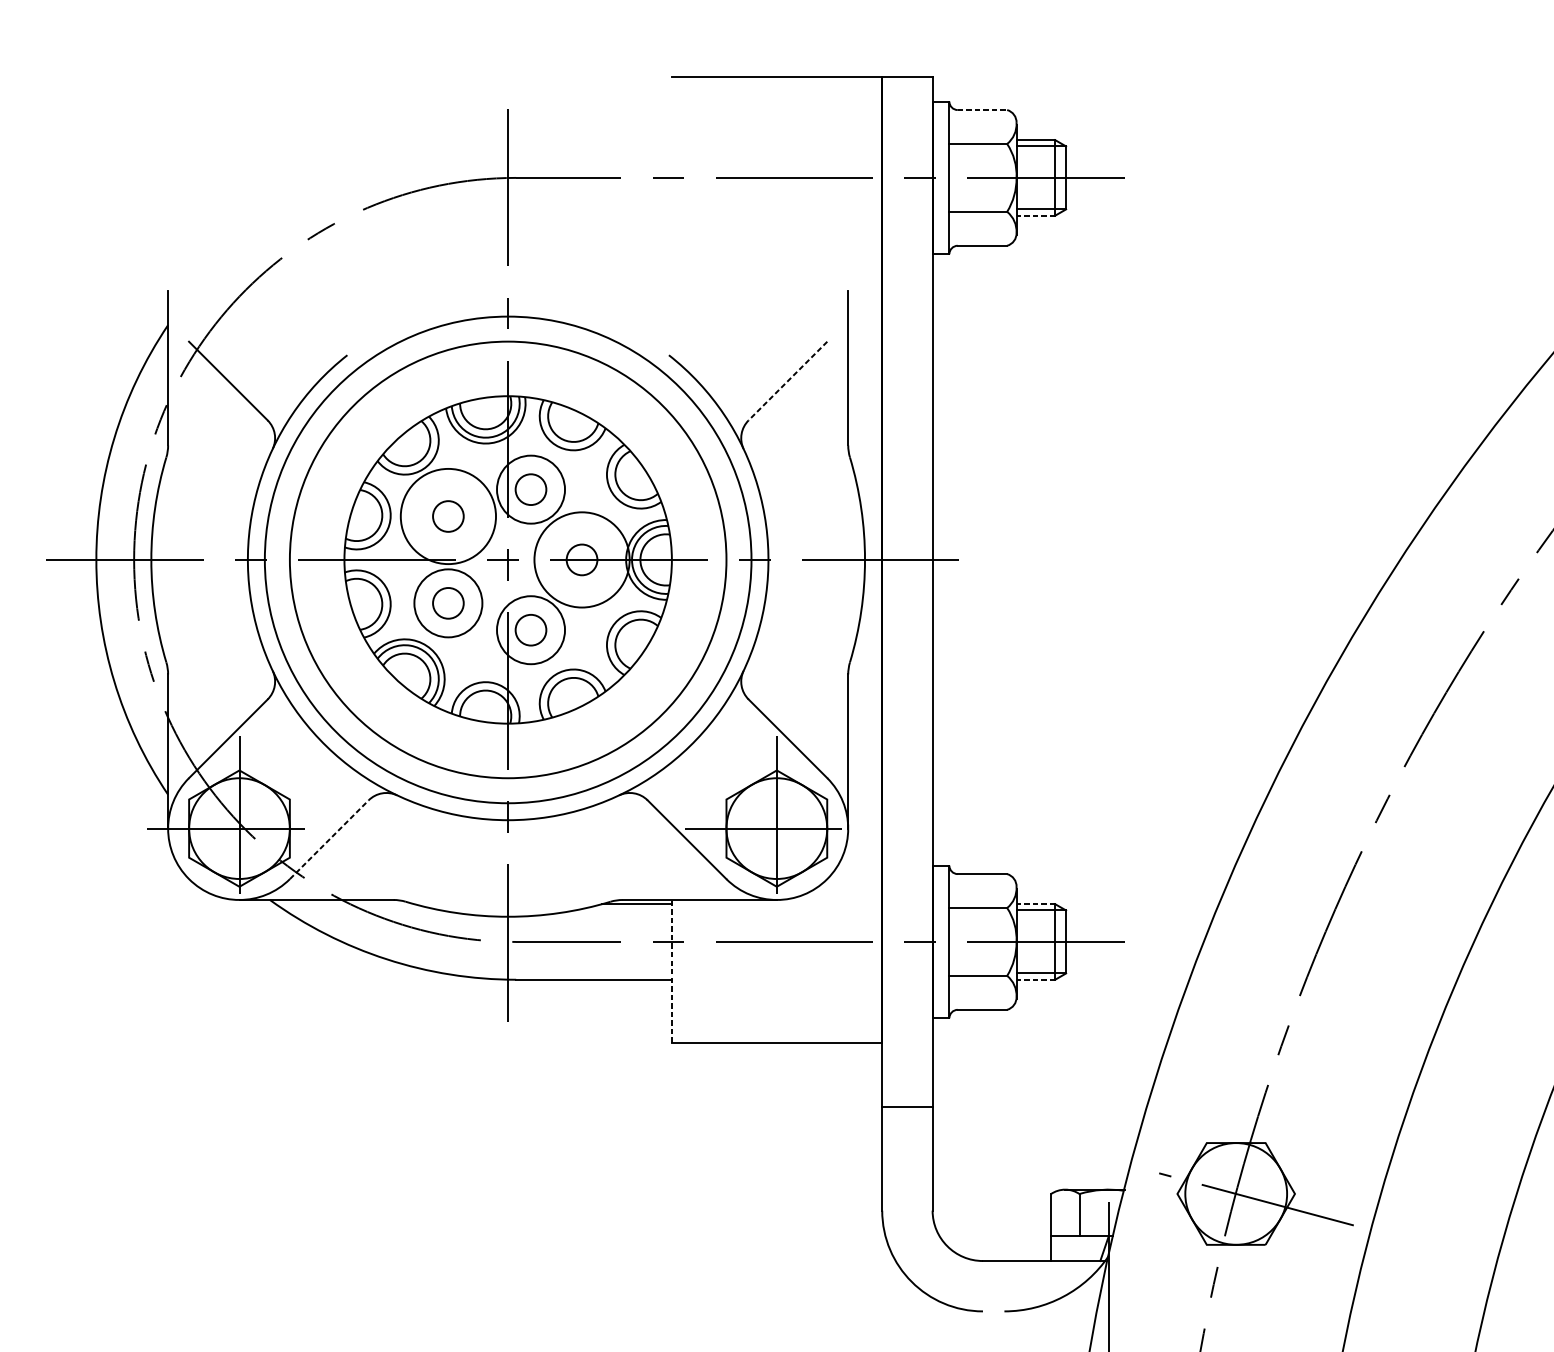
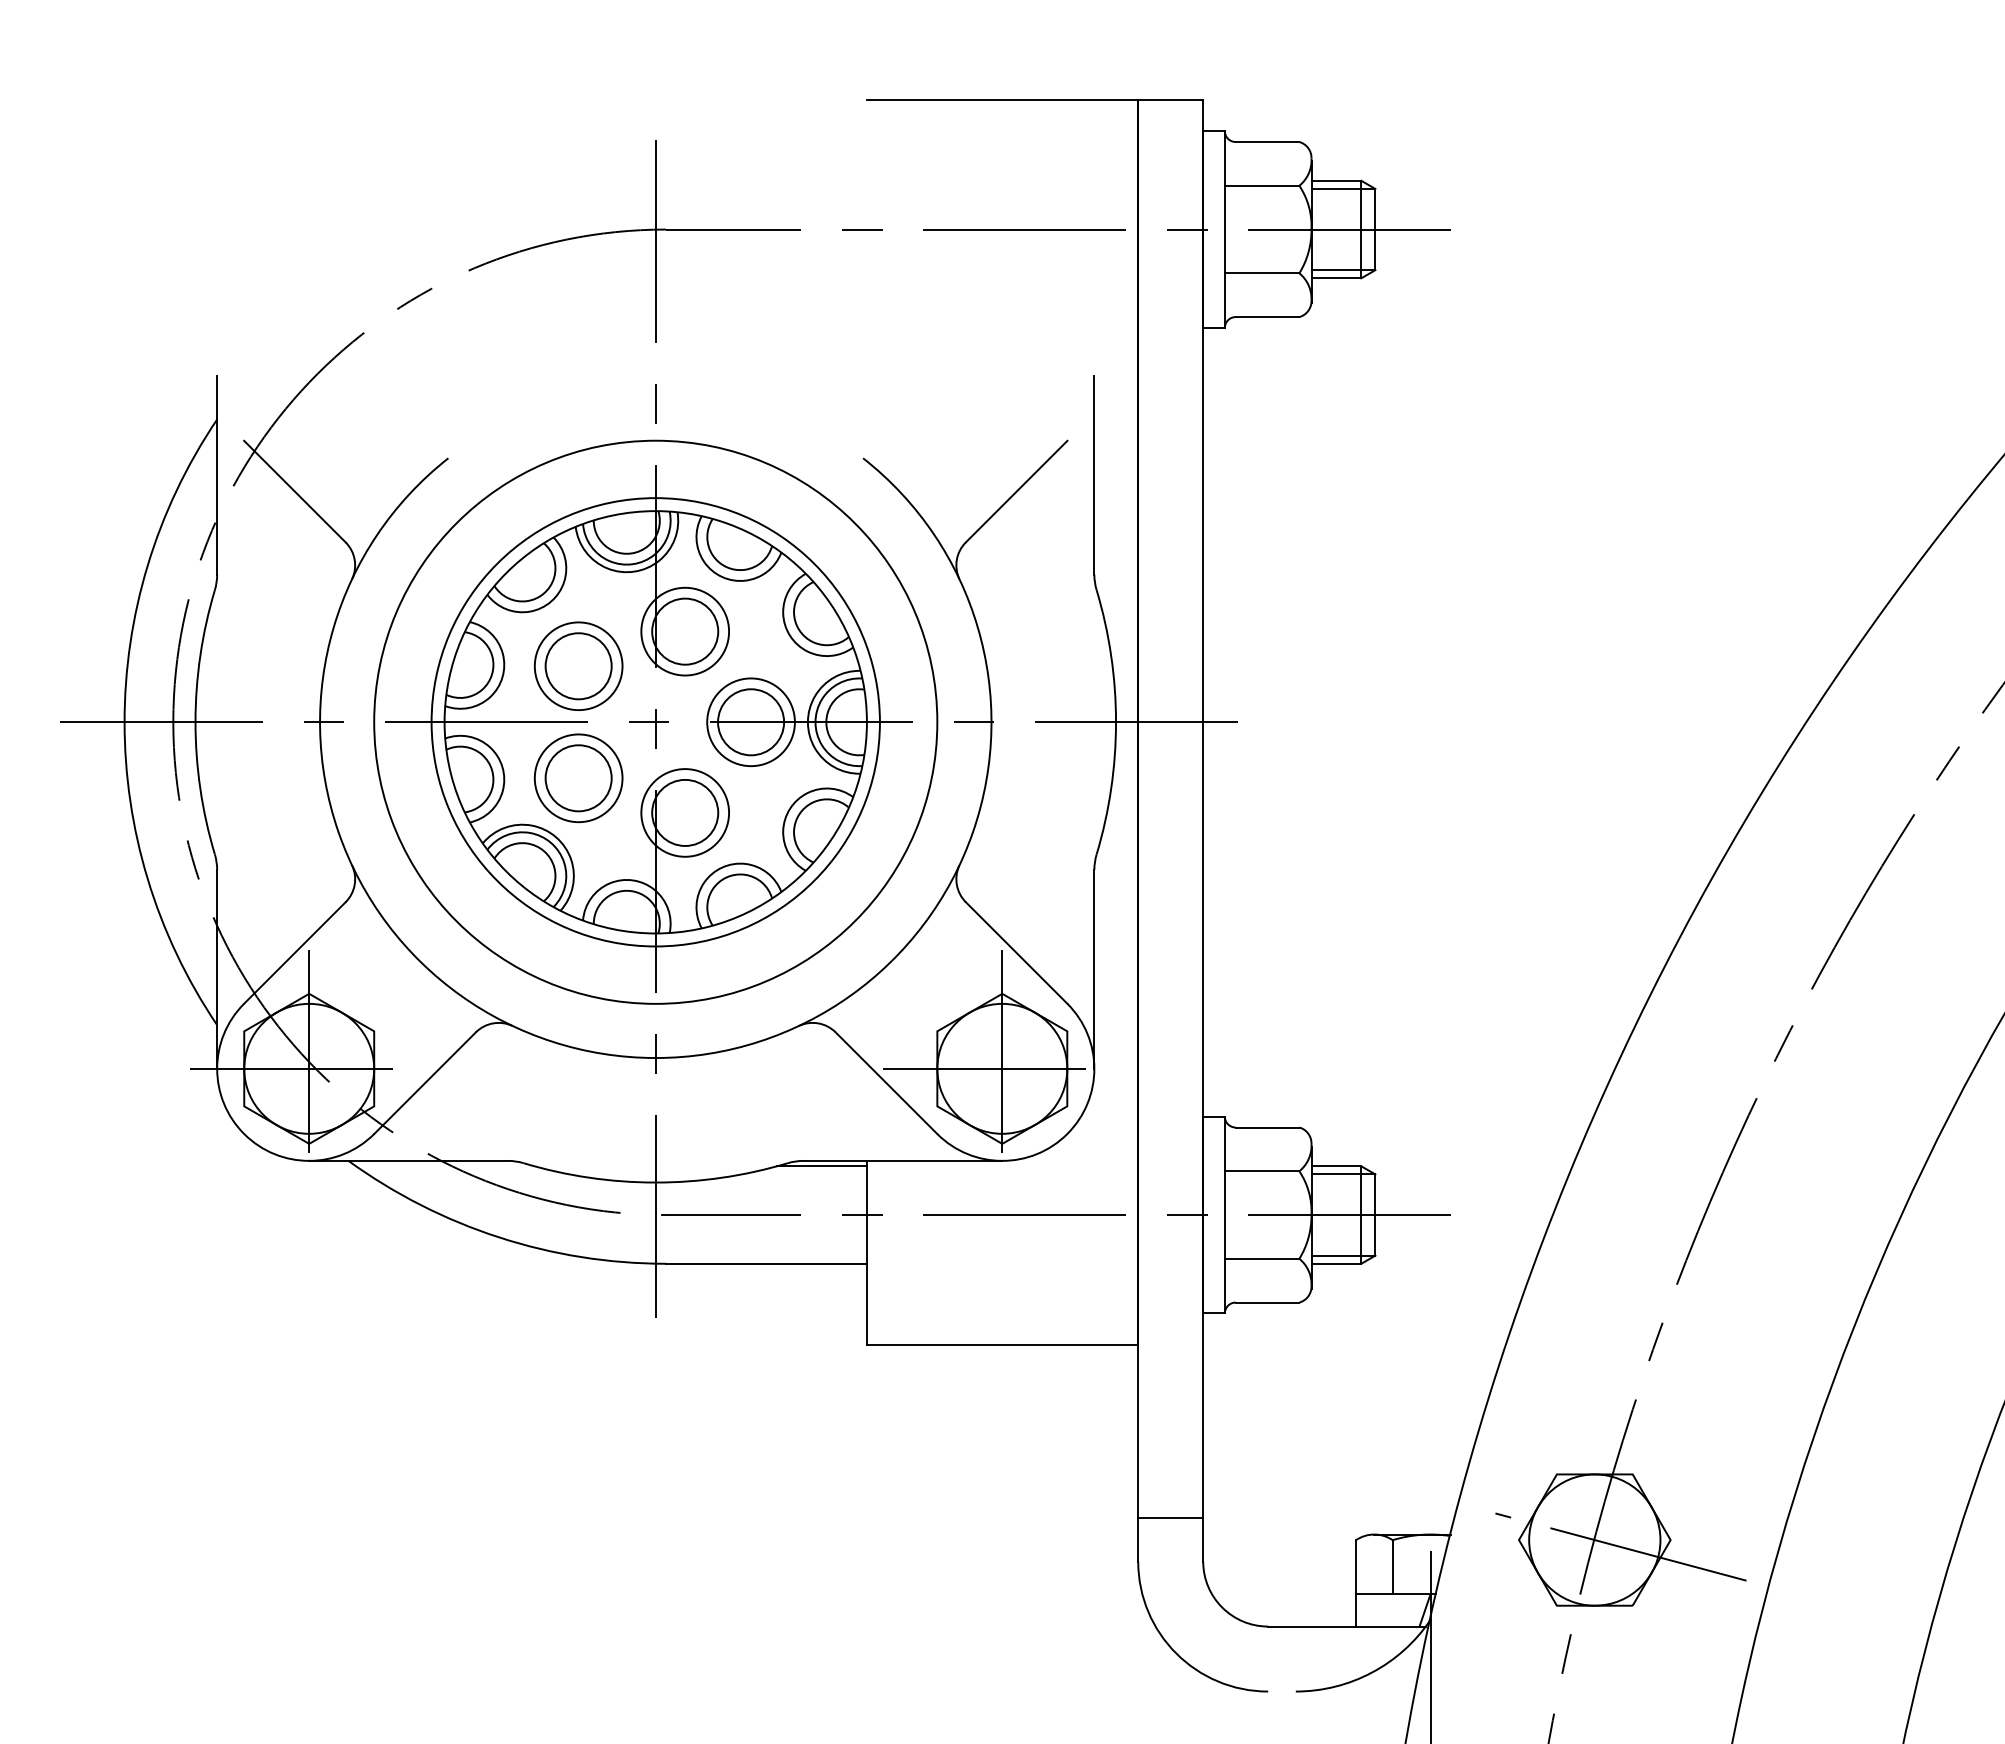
line: (982, 110) -> (1267, 142), dashed -> solid
line: (1035, 215) -> (1336, 278), dashed -> solid
line: (787, 380) -> (1016, 491), dashed -> solid
circle: (531, 489) -> (685, 631), size x1.67
circle: (448, 516) -> (578, 666), size x0.71
circle: (448, 516) -> (578, 666), size x1.67
circle: (507, 560) -> (655, 722), size x0.71
circle: (581, 560) -> (750, 722), size x0.71
circle: (582, 560) -> (751, 722), size x1.67
circle: (448, 603) -> (578, 778), size x1.67
circle: (531, 629) -> (685, 812), size x1.67
line: (329, 839) -> (425, 1083), dashed -> solid
line: (1035, 904) -> (1336, 1166), dashed -> solid
line: (672, 971) -> (867, 1252), dashed -> solid
line: (1035, 979) -> (1336, 1263), dashed -> solid
line: (907, 1107) -> (1170, 1518), moved

